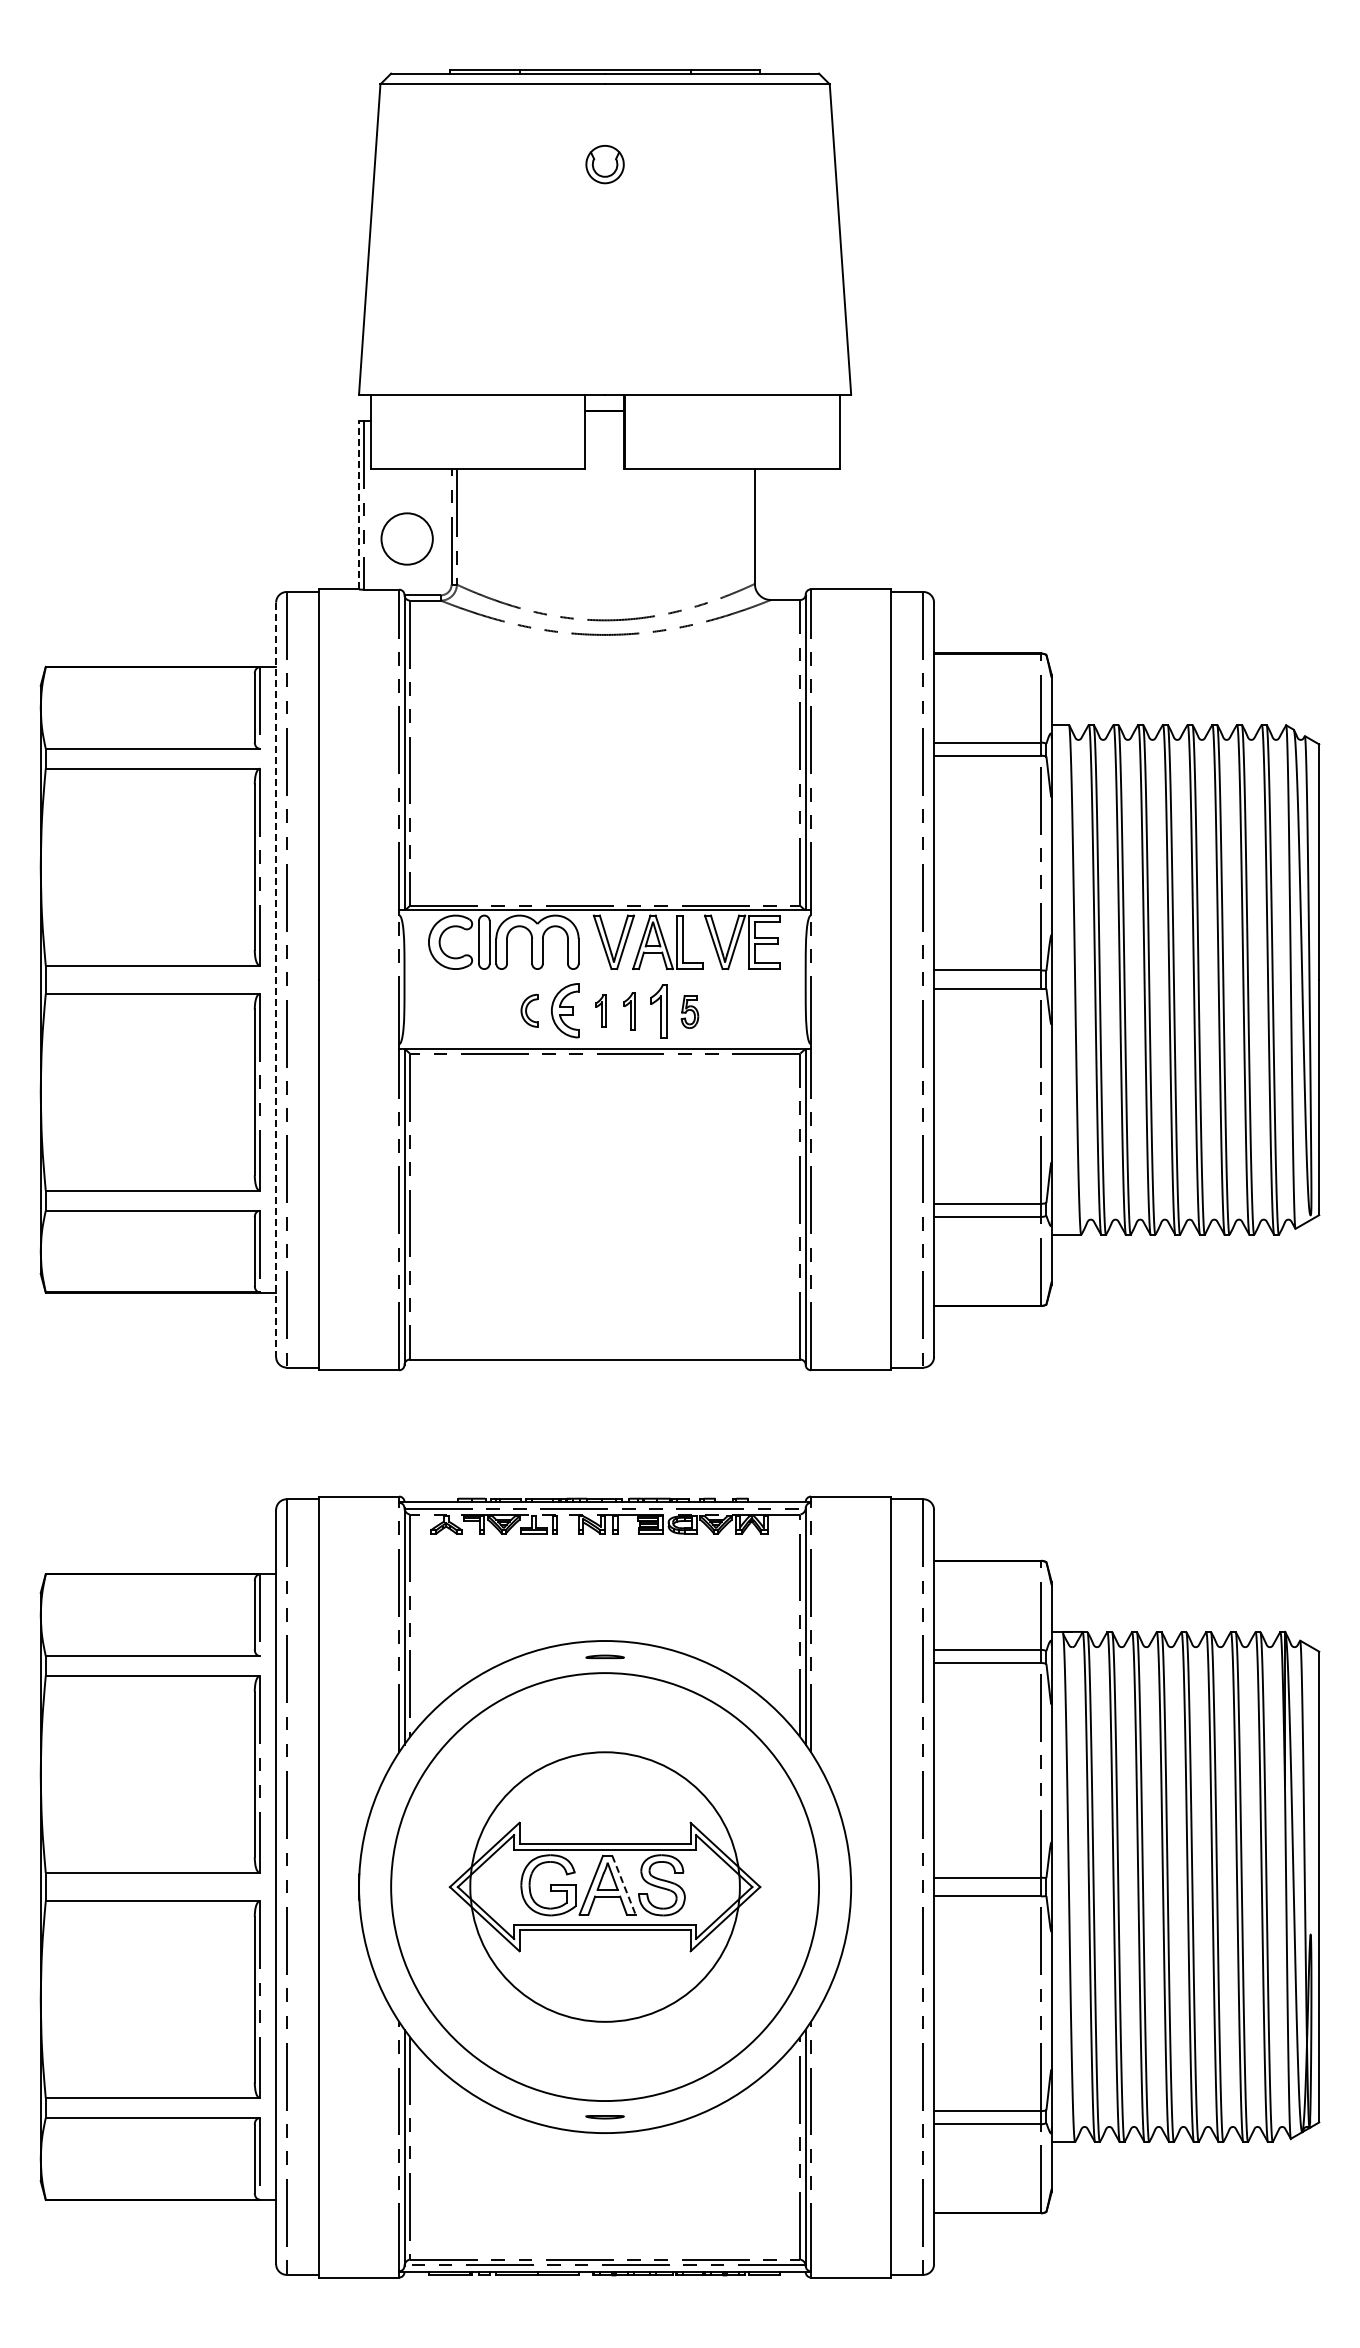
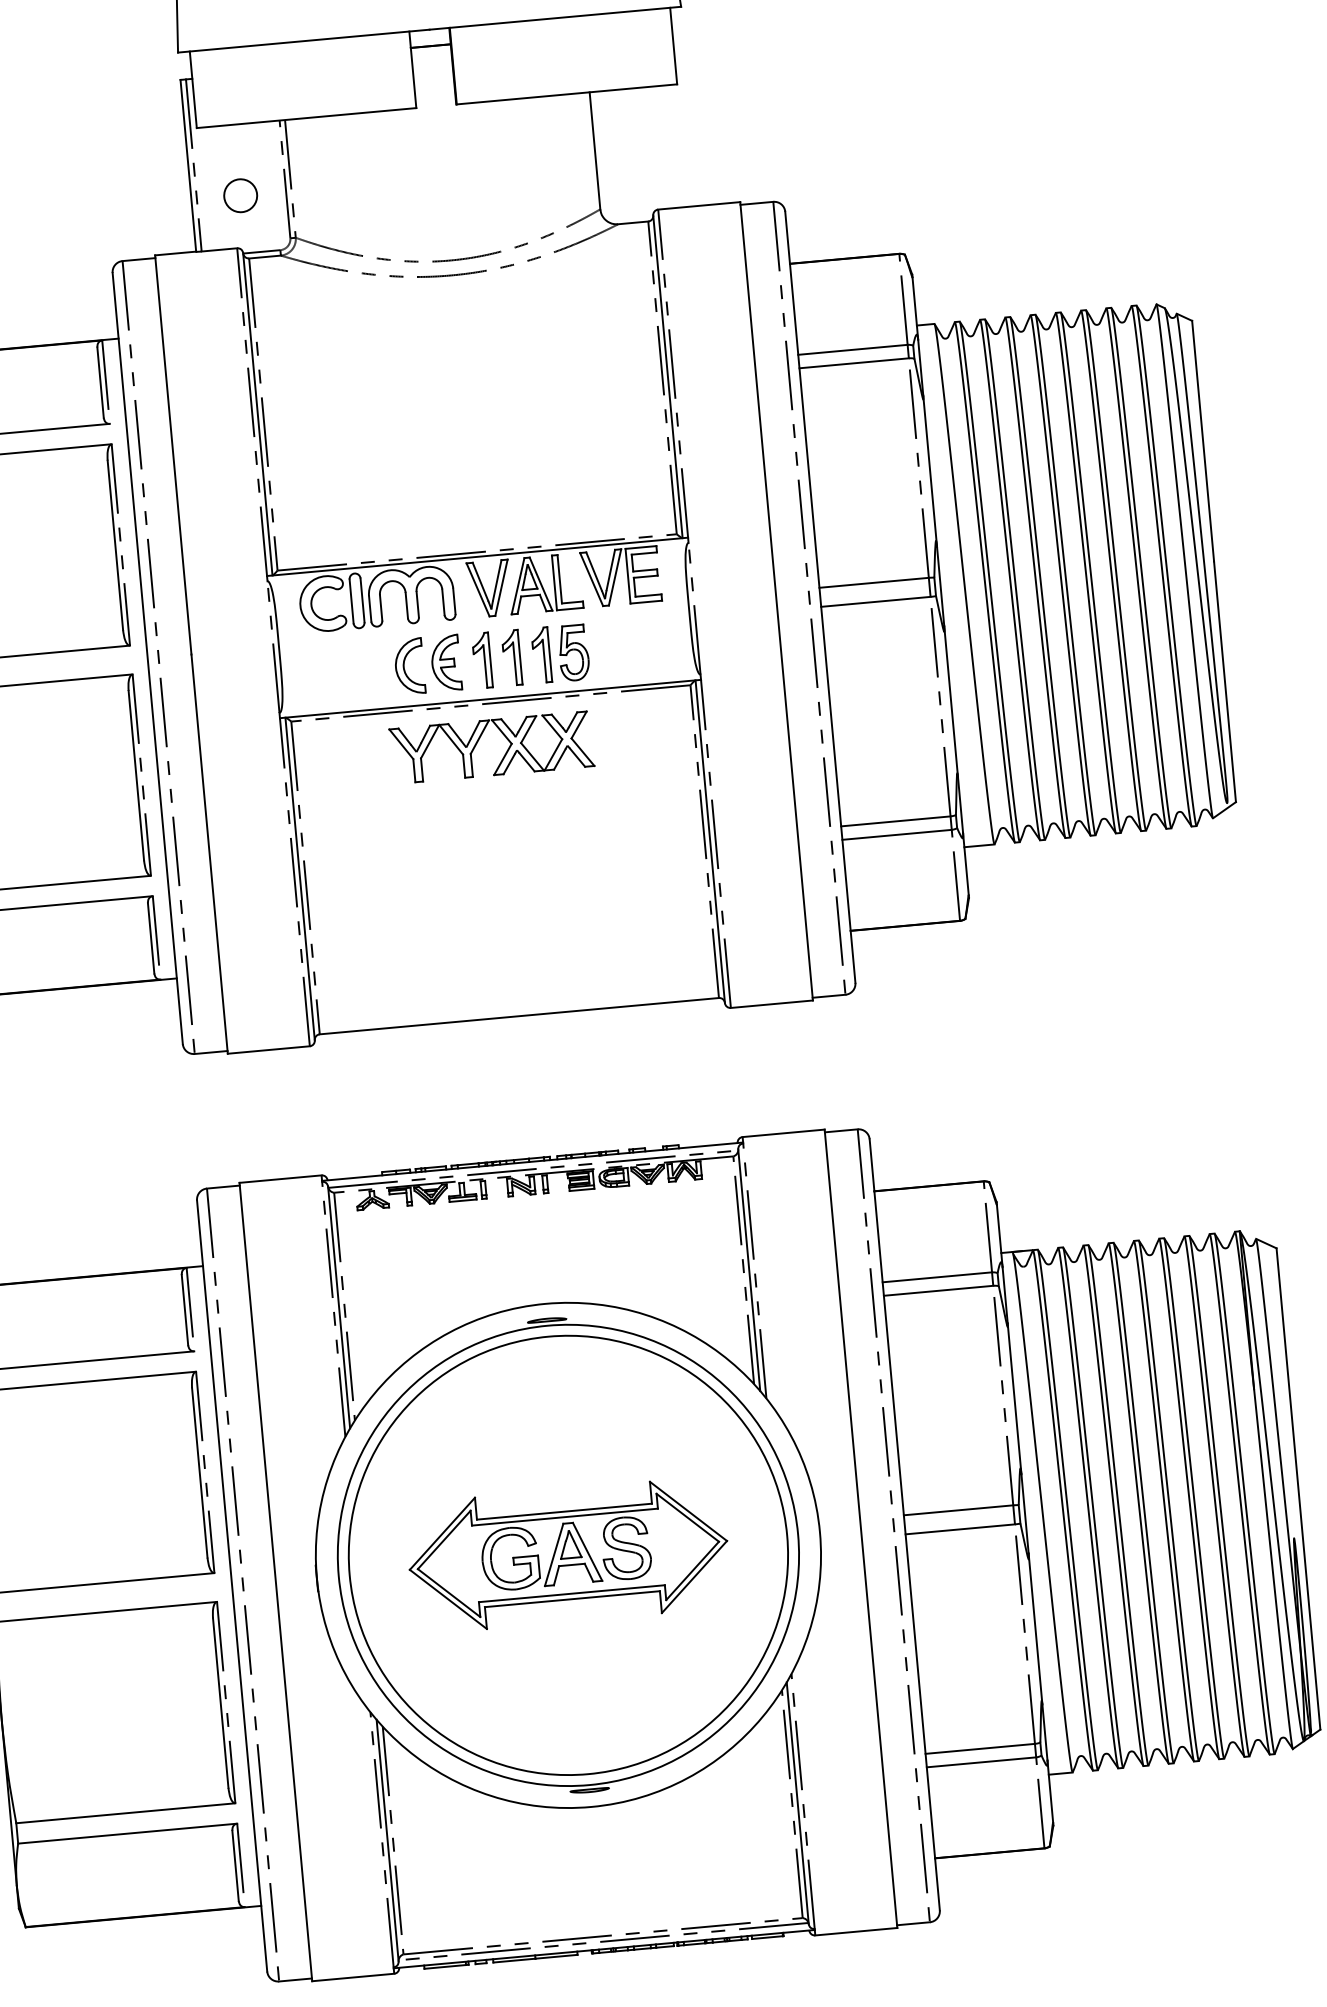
line: (359, 504) -> (188, 164), dashed -> solid
circle: (407, 538) -> (240, 195), size x0.62
line: (276, 980) -> (148, 659), dashed -> solid
part: (529, 1010) -> (409, 666), size x1.67
part: (600, 1011) -> (482, 660), size x1.67
part: (629, 1011) -> (511, 658), size x1.43
part: (689, 1011) -> (573, 652), size x1.67
part: (613, 1104) -> (504, 754), added
line: (624, 1885) -> (588, 1552), dashed -> solid
circle: (604, 1886) -> (567, 1554), size x1.67

